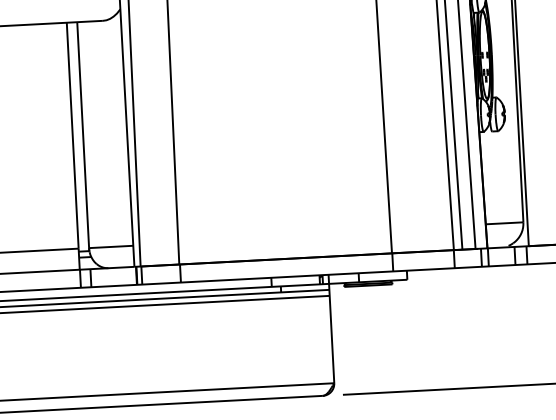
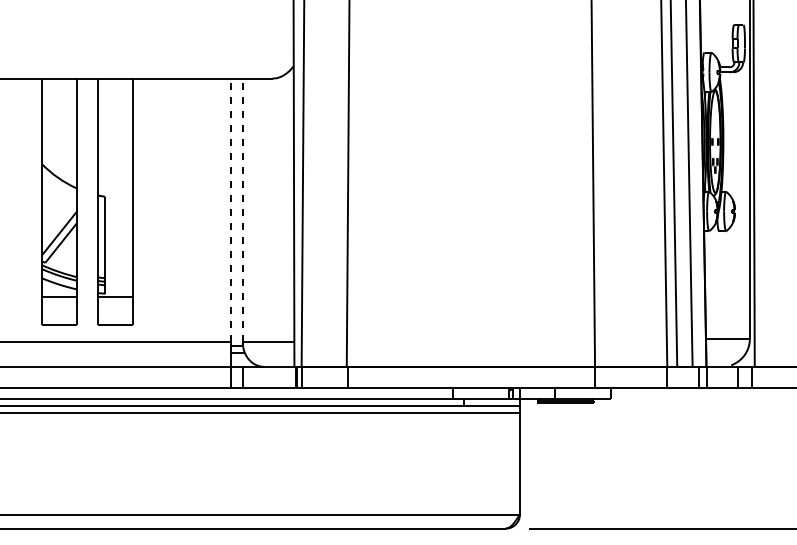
line: (72, 135) -> (230, 210), solid -> dashed
line: (82, 135) -> (242, 210), solid -> dashed

